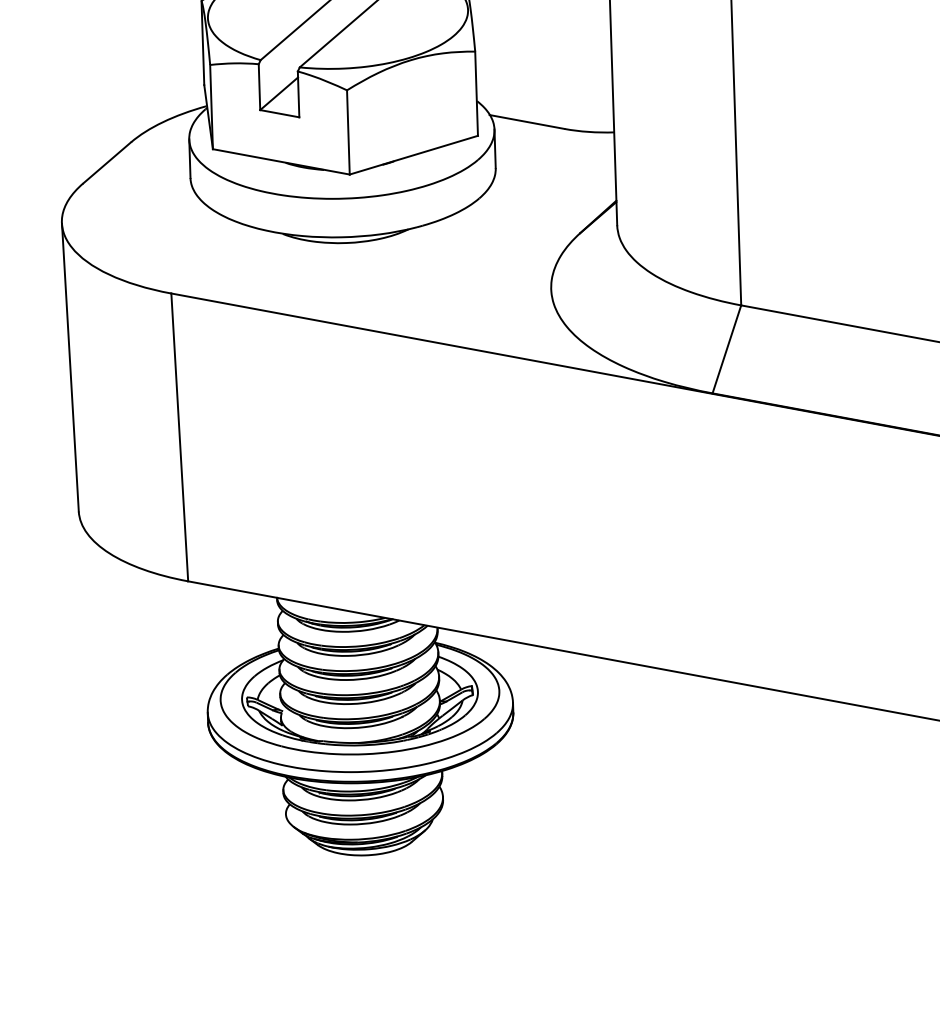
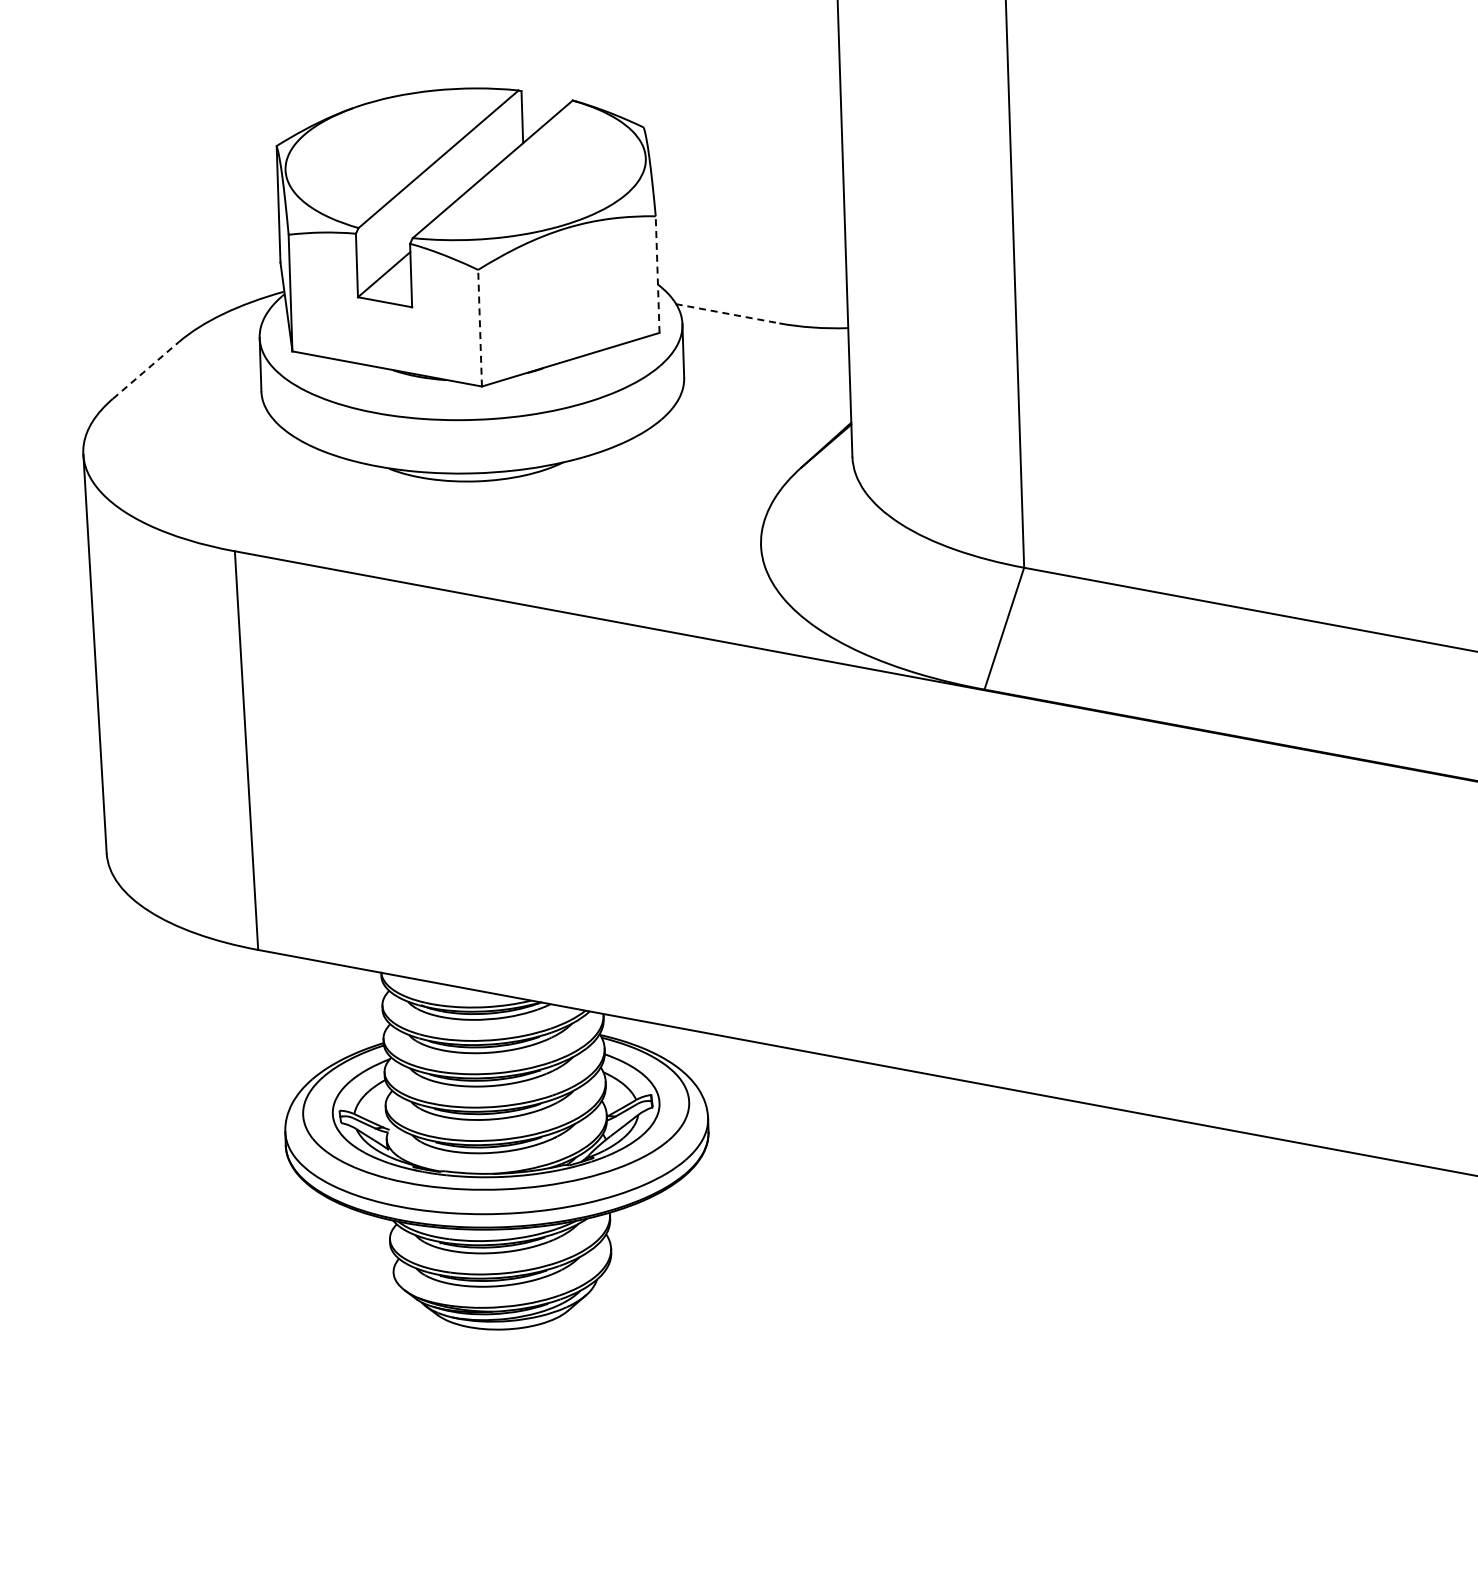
line: (476, 93) -> (657, 274), solid -> dashed
line: (527, 121) -> (727, 313), solid -> dashed
line: (348, 131) -> (480, 327), solid -> dashed
line: (107, 162) -> (146, 370), solid -> dashed

